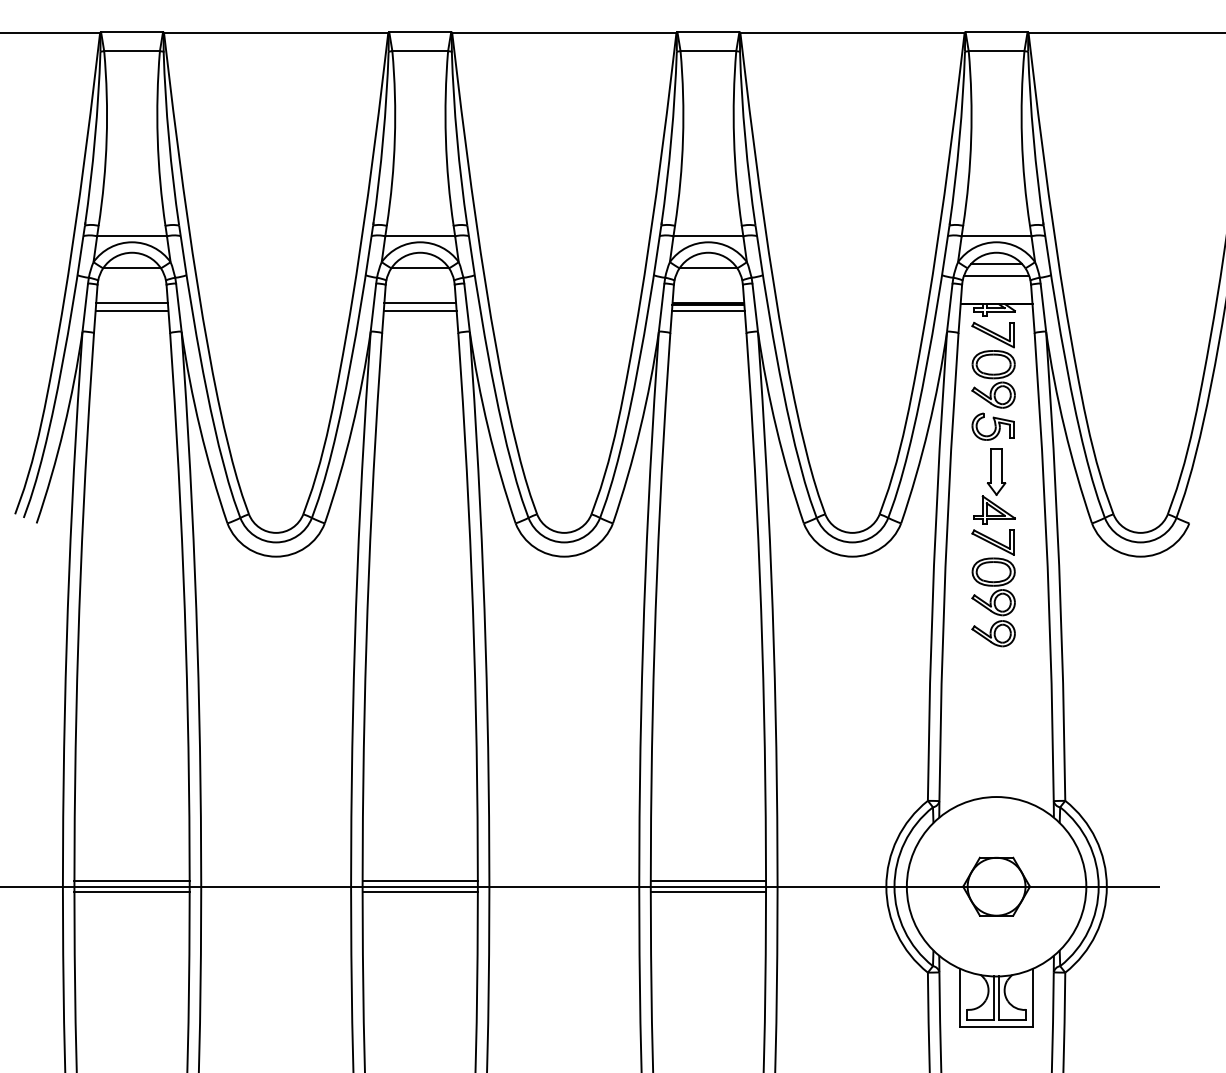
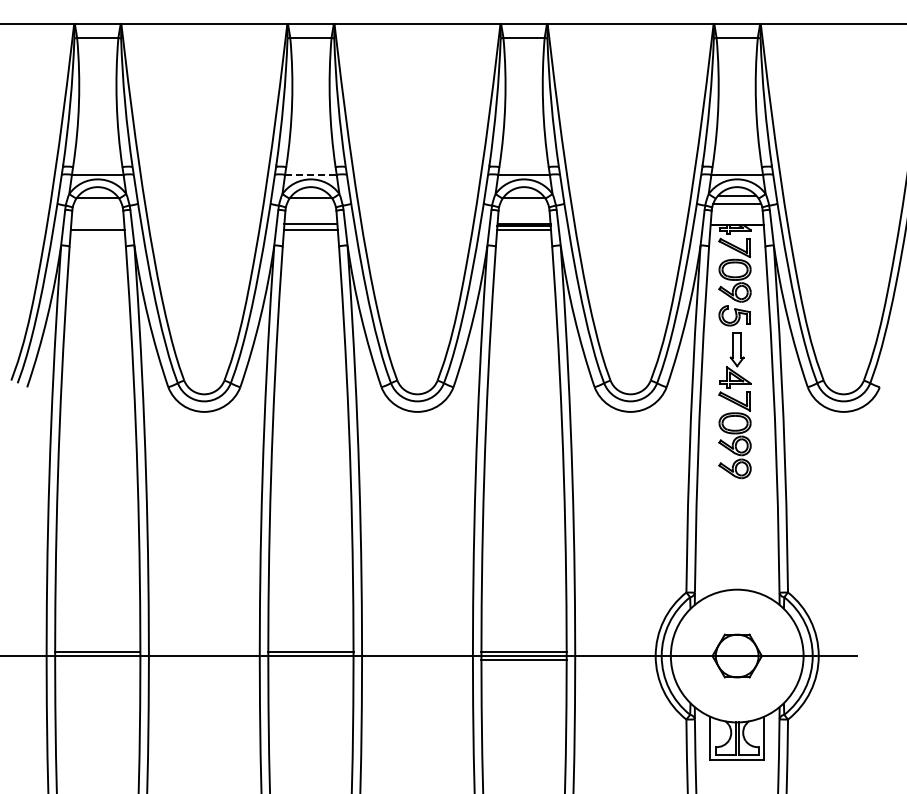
line: (419, 235) -> (310, 174), solid -> dashed
line: (131, 301) -> (97, 223), removed
line: (131, 892) -> (97, 660), removed
line: (419, 892) -> (310, 660), removed

